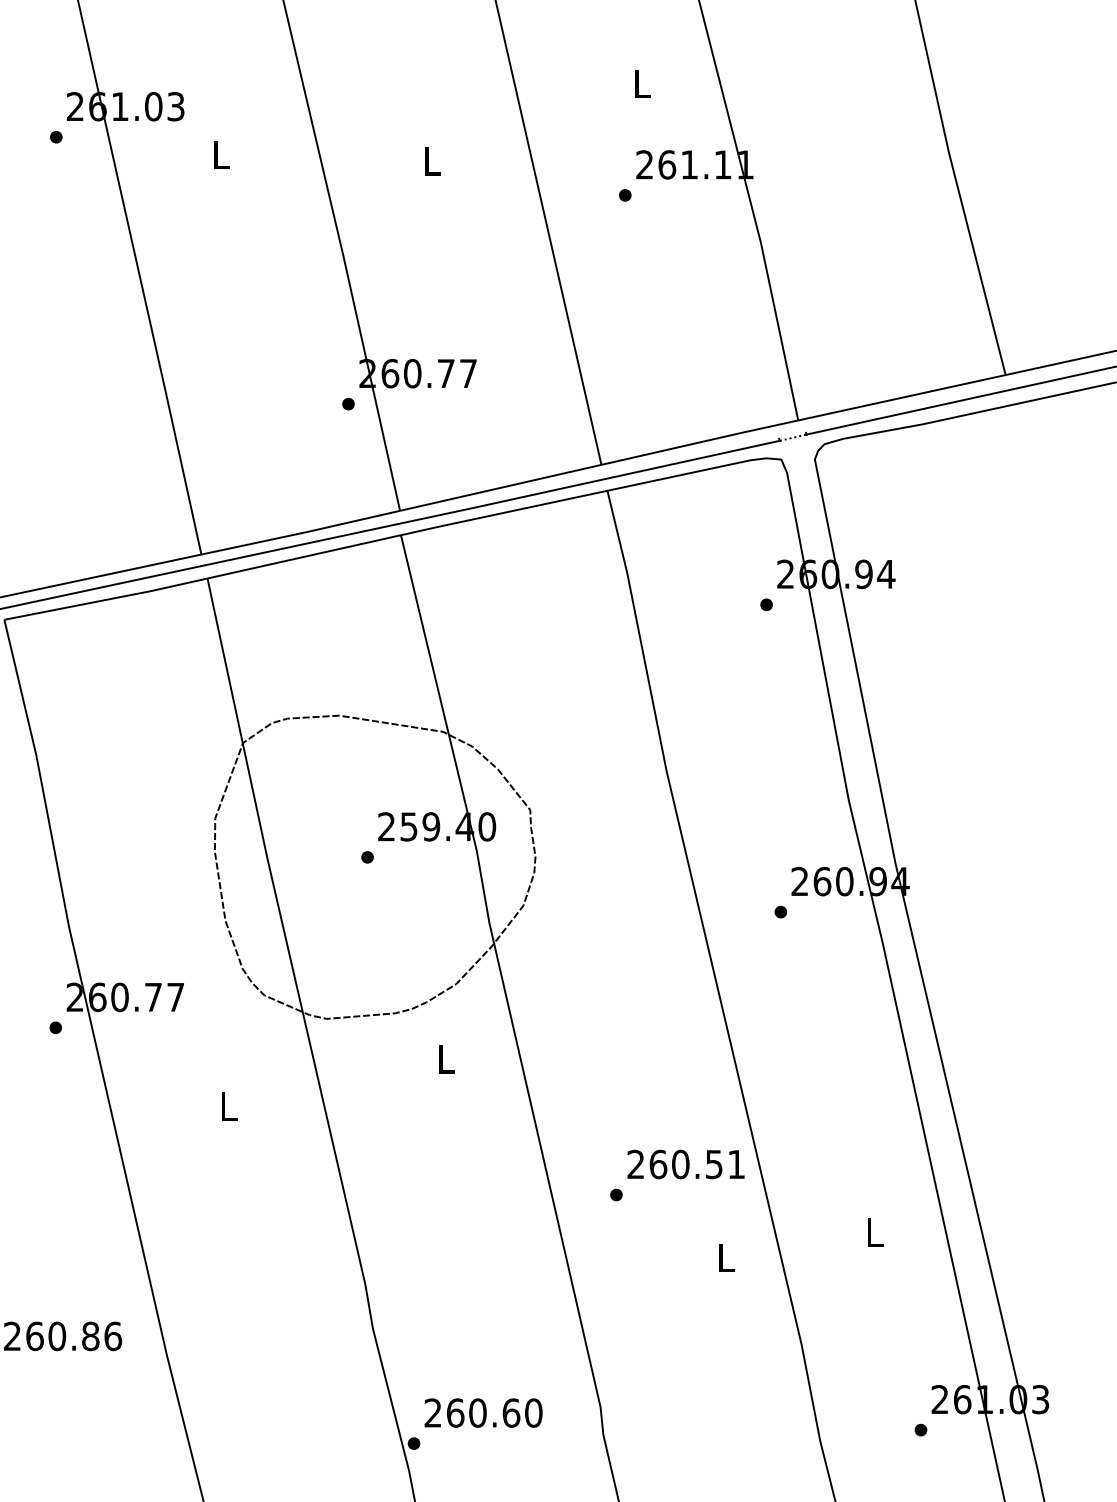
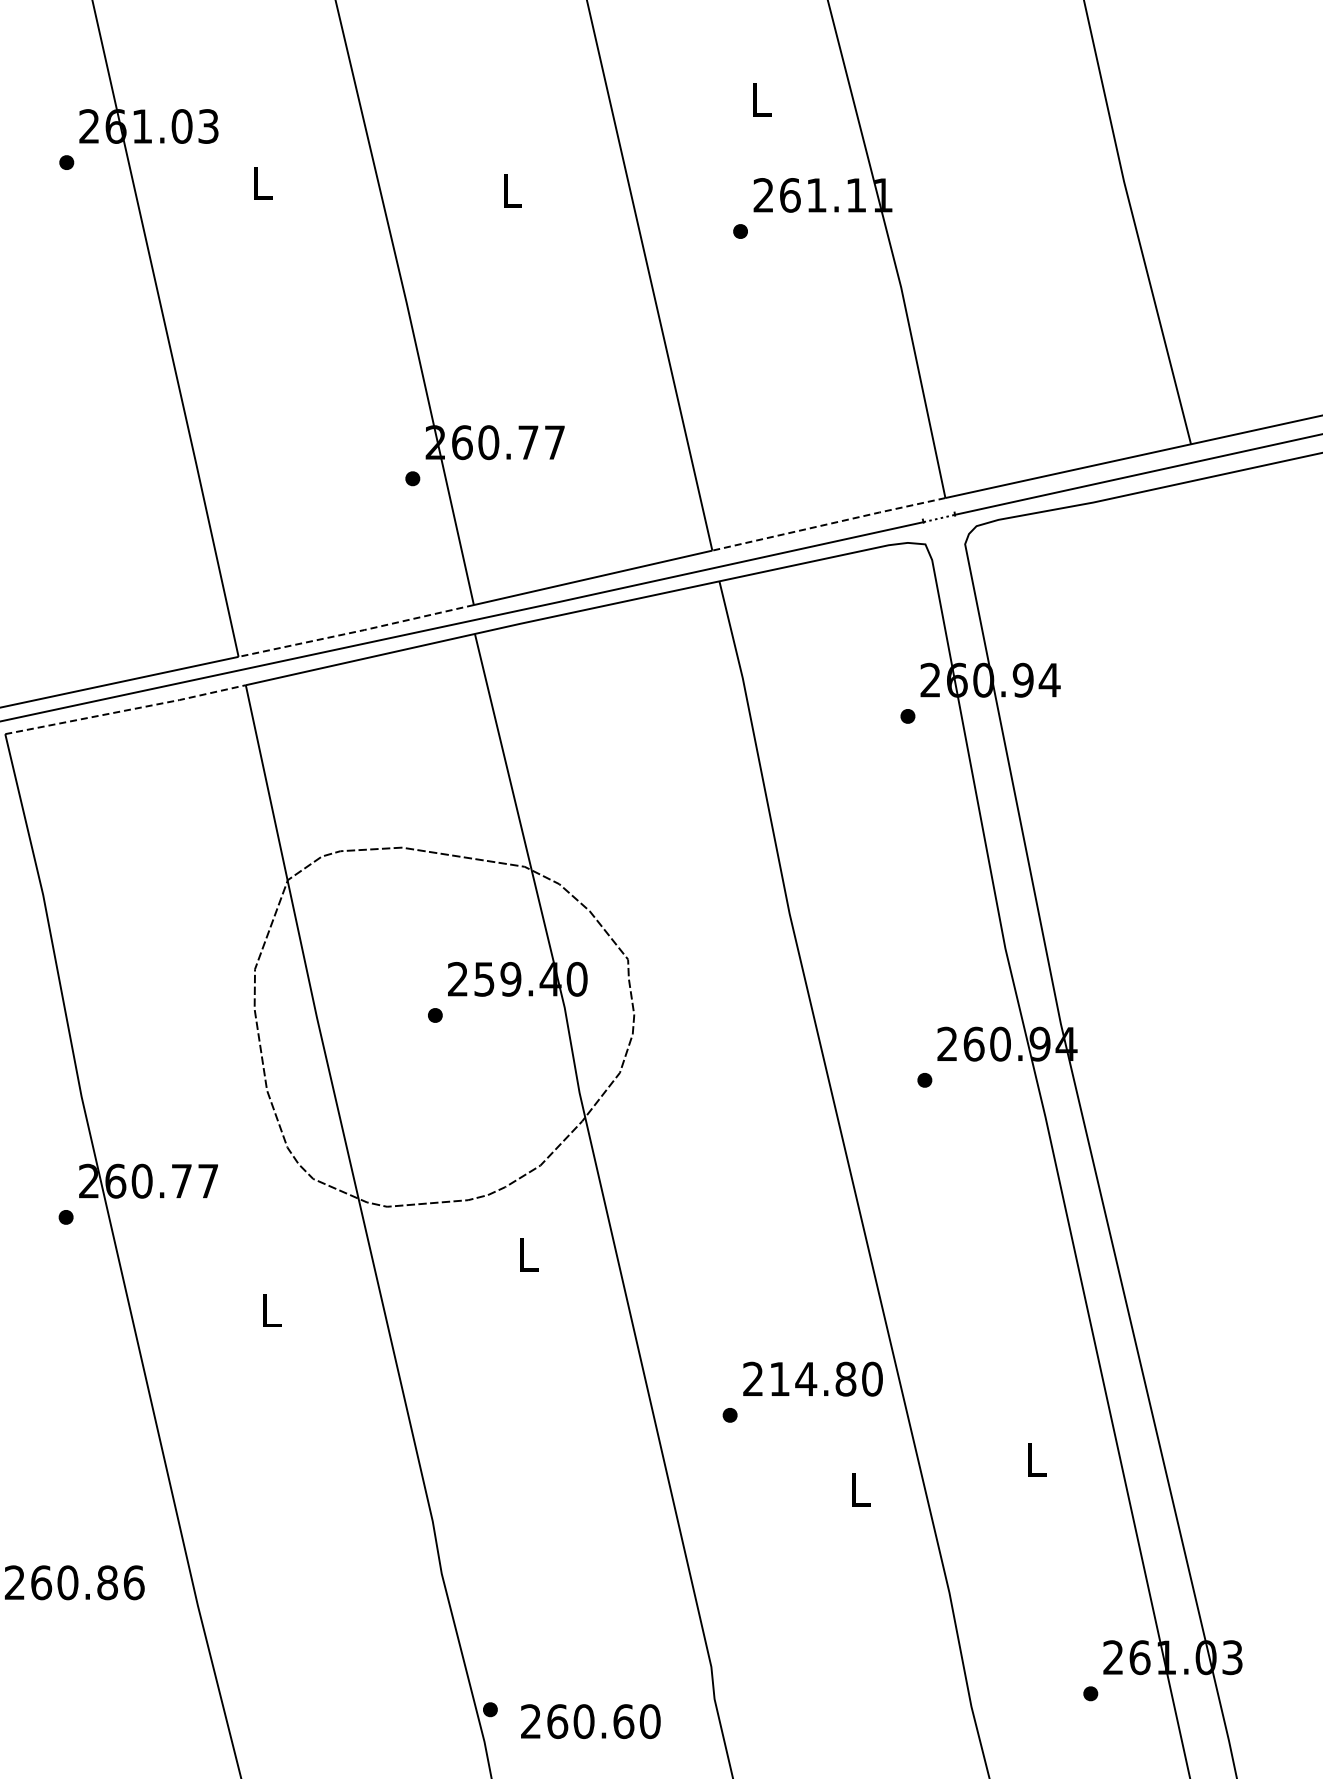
line: (699, 442) -> (828, 524), solid -> dashed
line: (300, 533) -> (356, 631), solid -> dashed
line: (106, 599) -> (126, 710), solid -> dashed
text: (696, 1163) -> (825, 1378), 260.51 -> 214.80
text: (483, 1413) -> (590, 1721), moved

